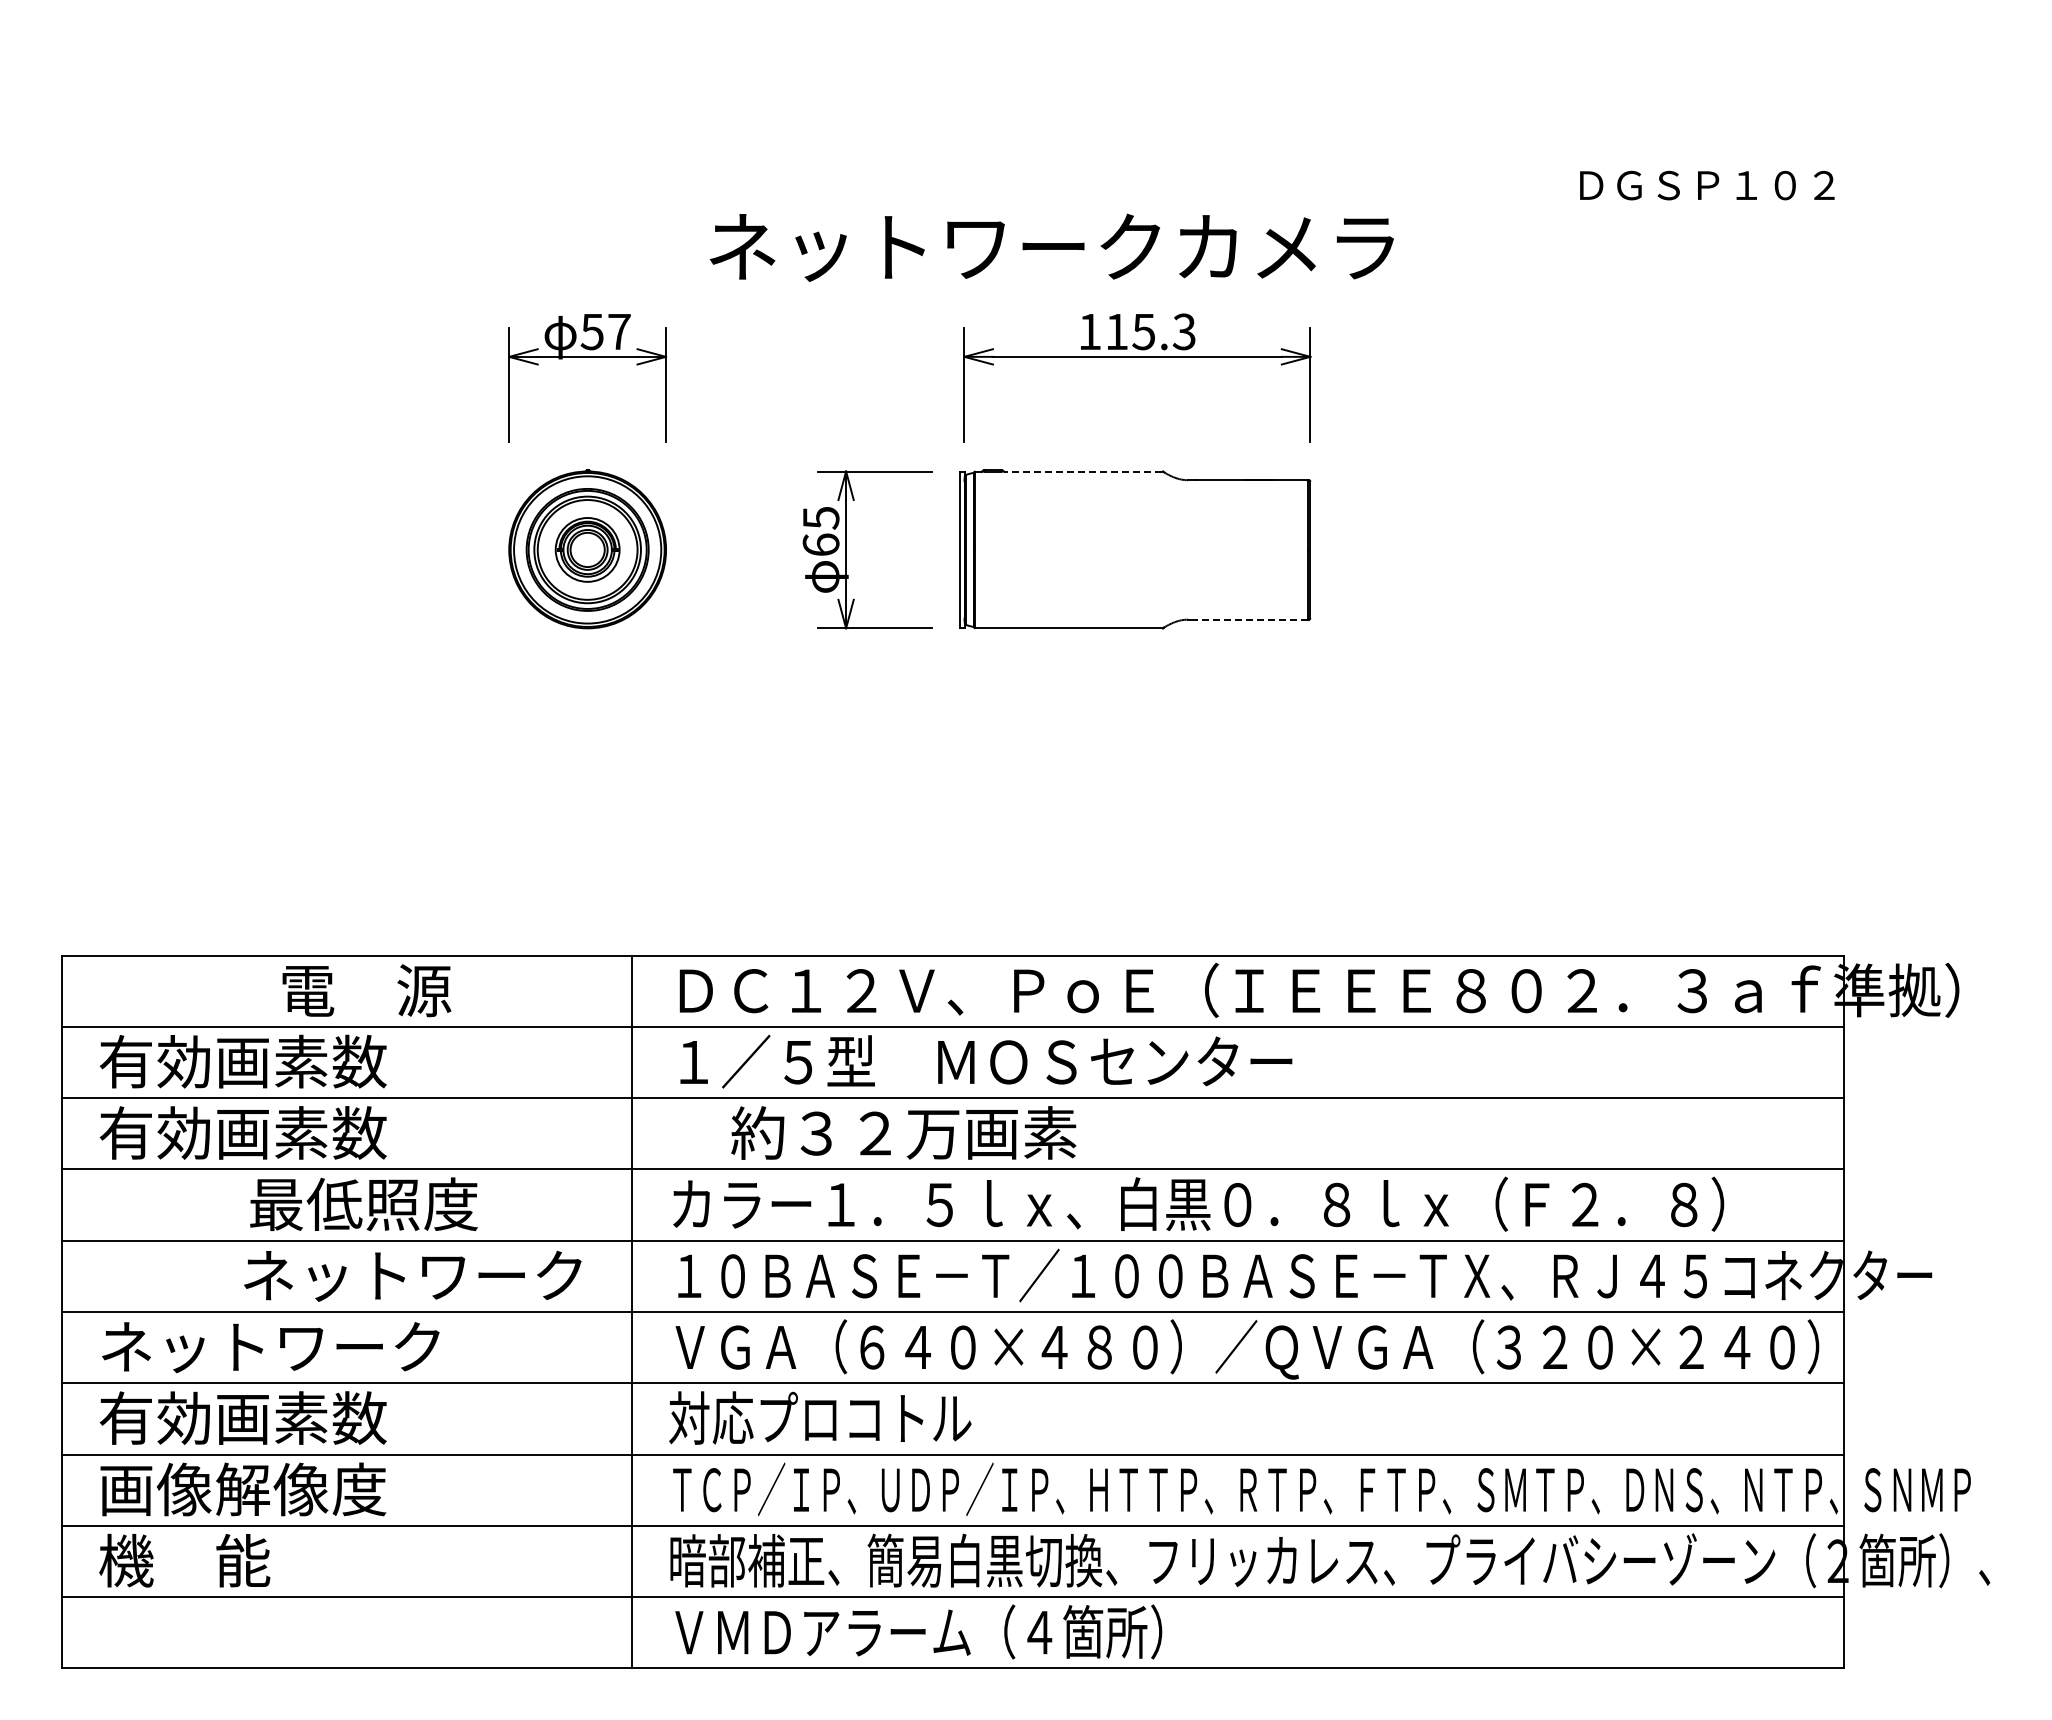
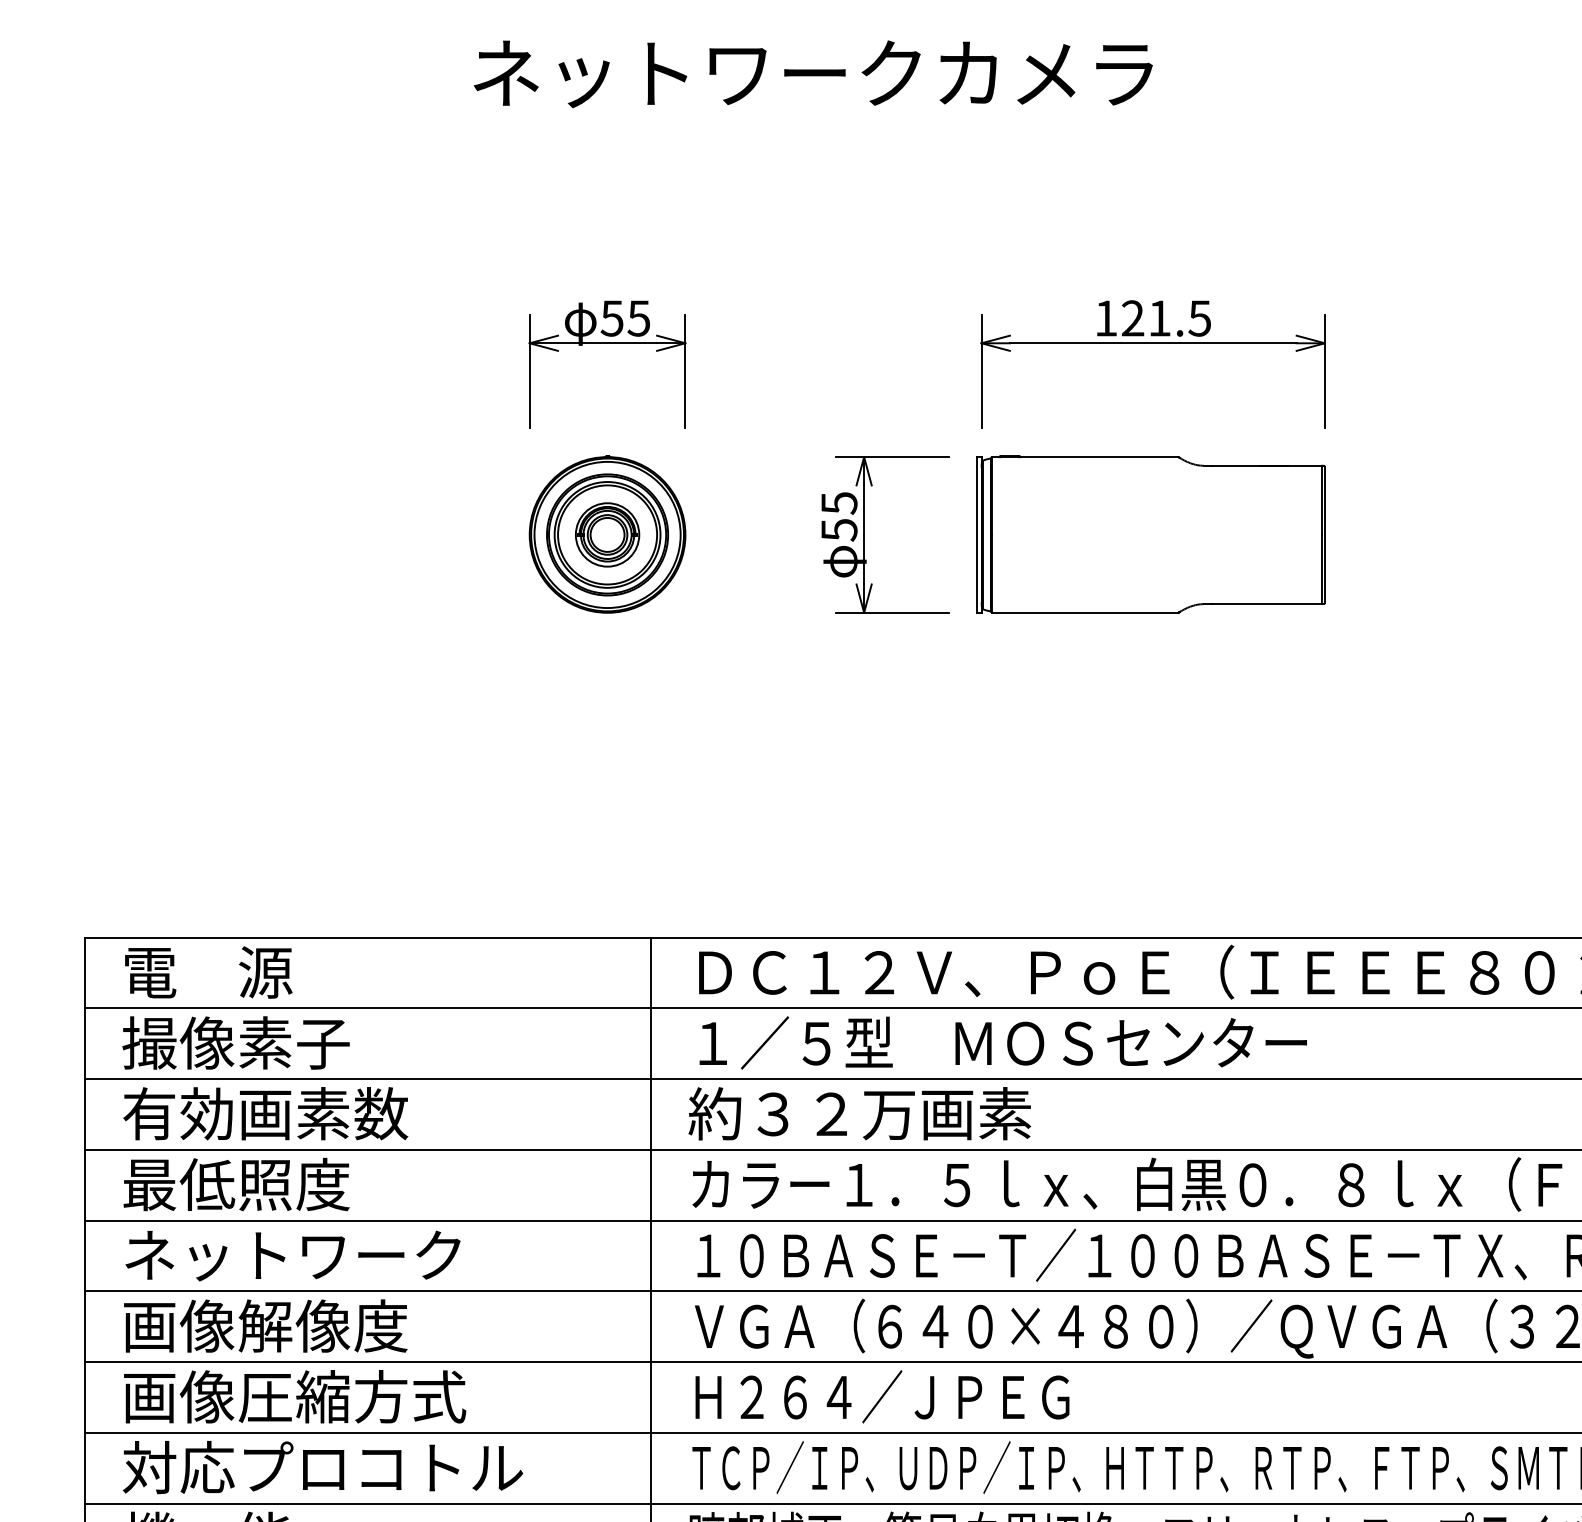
text: (1051, 247) -> (812, 73), moved
text: (1150, 331) -> (1166, 318), 115.3 -> 121.5
text: (618, 332) -> (638, 319), 57 -> 55
line: (1083, 471) -> (1099, 457), dashed -> solid
text: (820, 544) -> (838, 529), 65 -> 55
line: (1251, 619) -> (1266, 604), dashed -> solid
text: (366, 990) -> (208, 972), moved
text: (242, 1061) -> (264, 1042), 有効画素数 -> 撮像素子
text: (903, 1132) -> (859, 1113), moved
text: (363, 1204) -> (236, 1184), moved
text: (412, 1275) -> (292, 1255), moved
text: (269, 1346) -> (291, 1325), ネットワーク -> 画像解像度
text: (272, 1417) -> (294, 1396), 有効画素数 -> 画像圧縮方式
text: (860, 1417) -> (878, 1396), 対応プロコトル -> Ｈ２６４／ＪＰＥＧ
text: (300, 1489) -> (322, 1467), 画像解像度 -> 対応プロコトル

